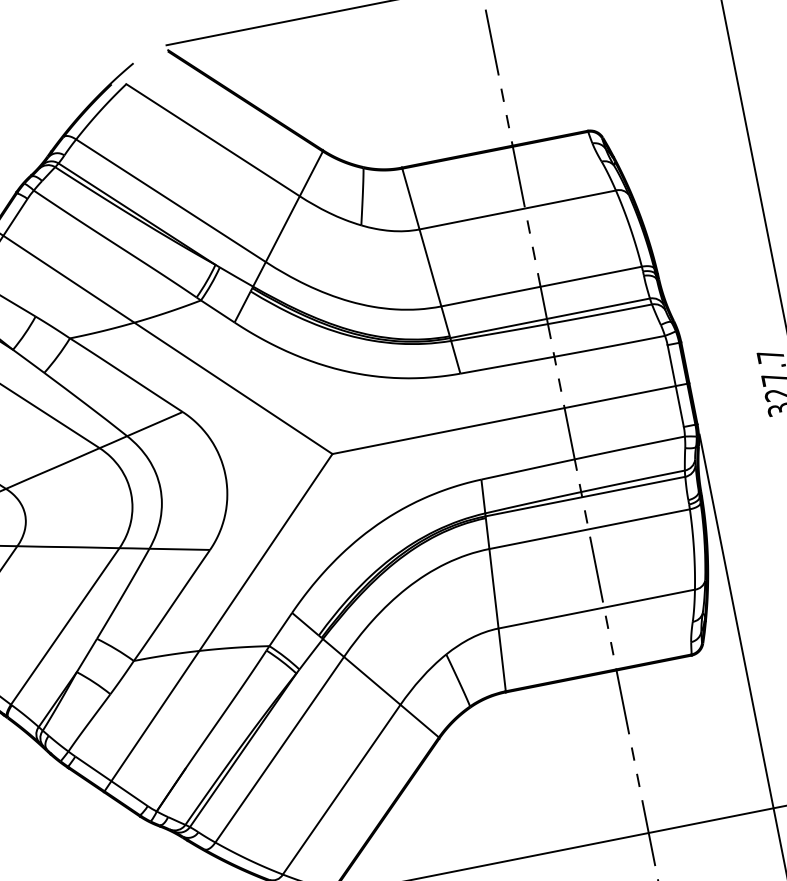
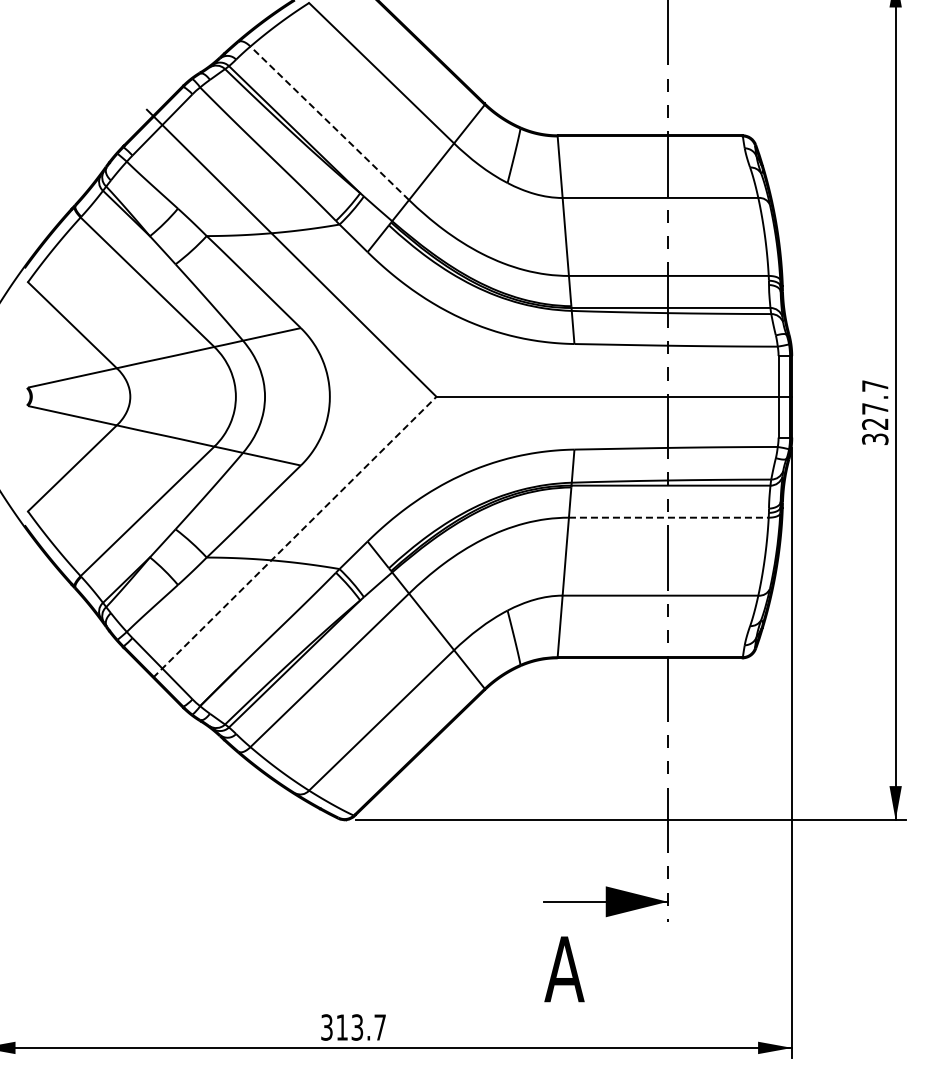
line: (170, 200) -> (329, 122), solid -> dashed
line: (589, 529) -> (668, 517), solid -> dashed
line: (217, 623) -> (294, 537), solid -> dashed

